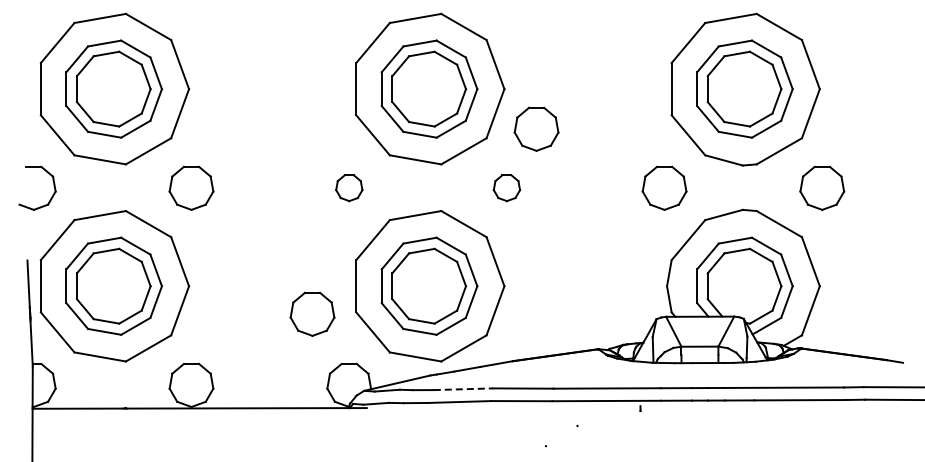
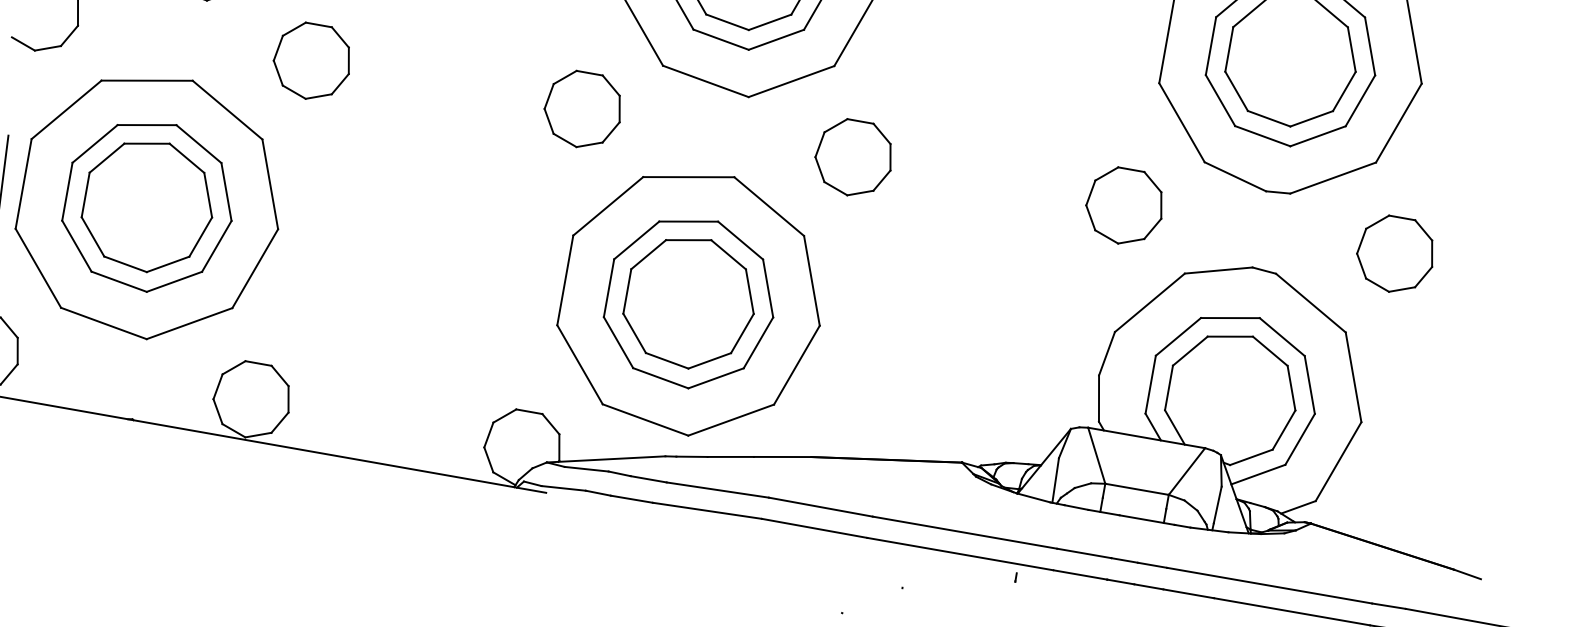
part: (536, 128) -> (923, 64), removed
part: (349, 187) -> (583, 108), size x1.67
part: (506, 187) -> (853, 156), size x1.67
part: (312, 313) -> (481, 313), removed
line: (463, 389) -> (717, 490), dashed -> solid

